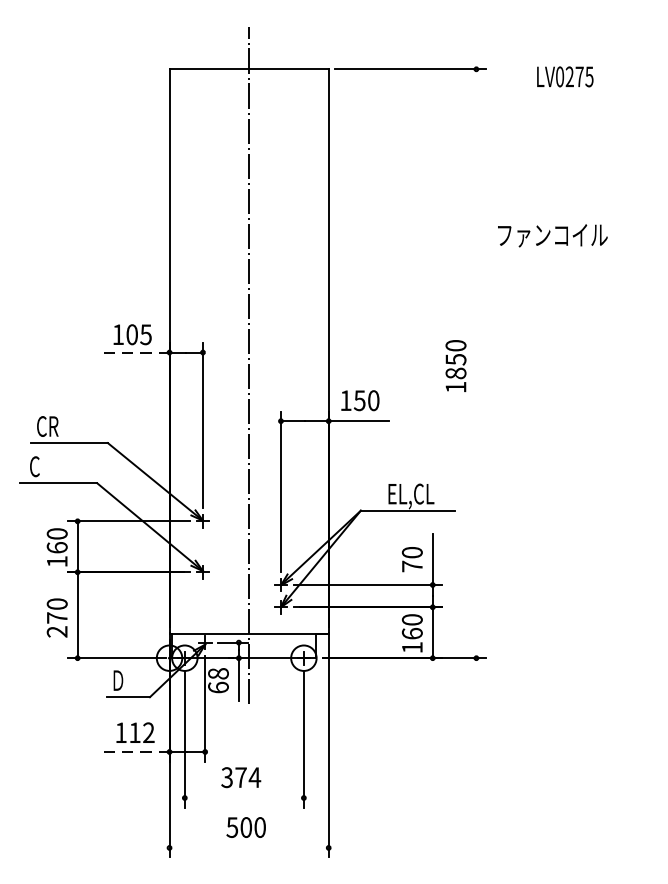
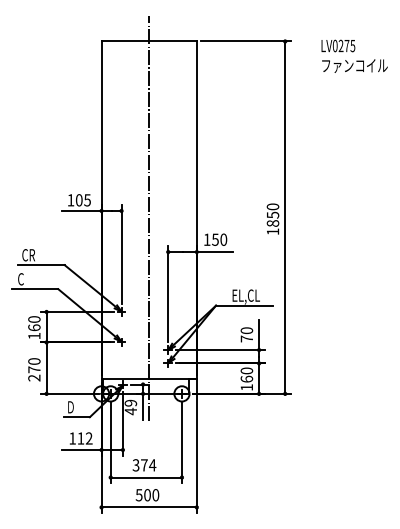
text: (552, 234) -> (354, 65), moved
line: (137, 351) -> (82, 210), dashed -> solid
line: (476, 363) -> (285, 217), added
text: (217, 680) -> (130, 407), 68 -> 49
line: (137, 751) -> (82, 449), dashed -> solid
line: (244, 797) -> (146, 477), added
line: (247, 848) -> (148, 507), added

